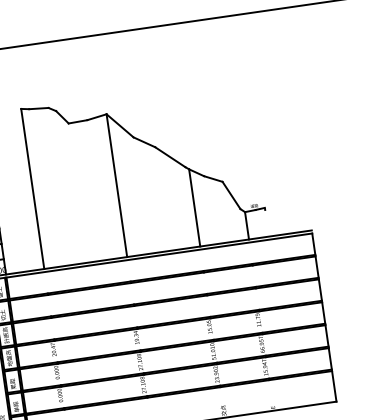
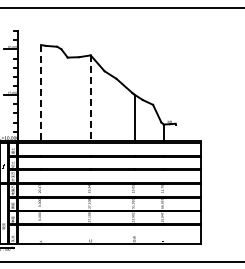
line: (116, 186) -> (90, 98), solid -> dashed
line: (33, 188) -> (41, 92), solid -> dashed

